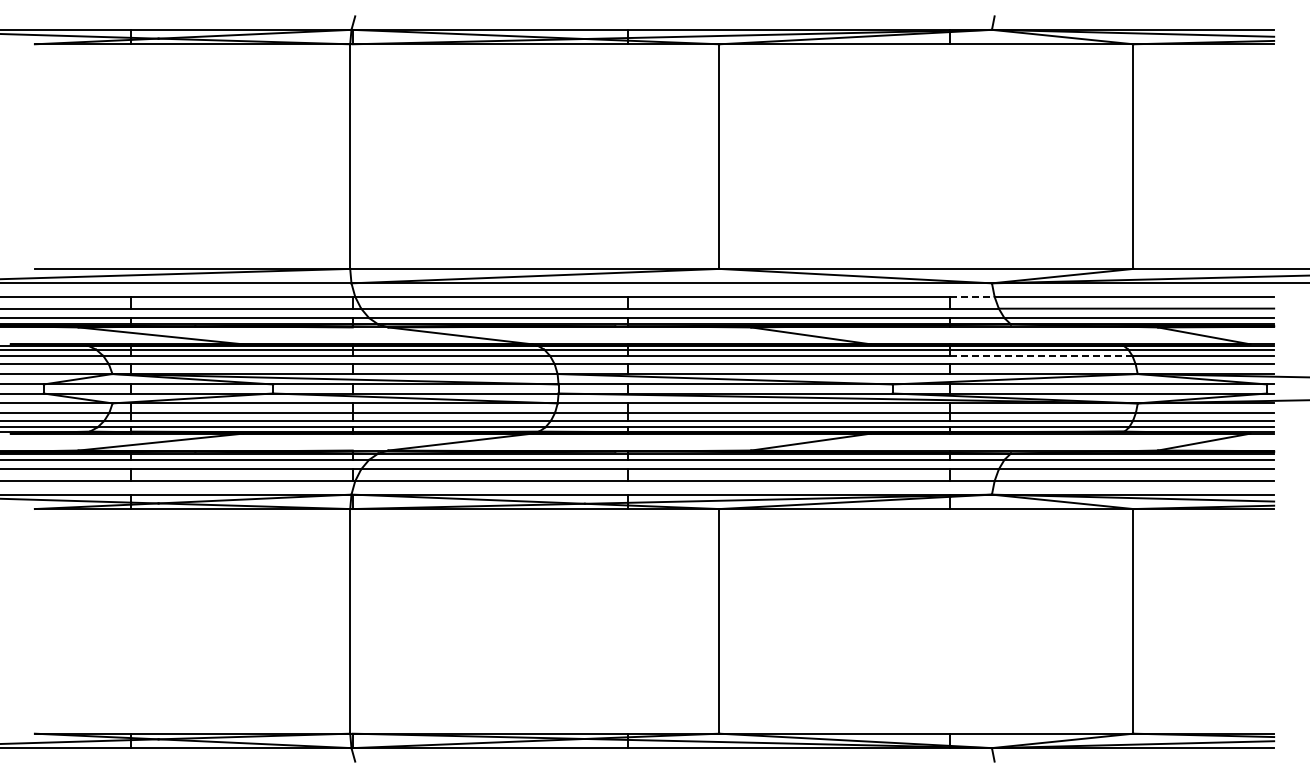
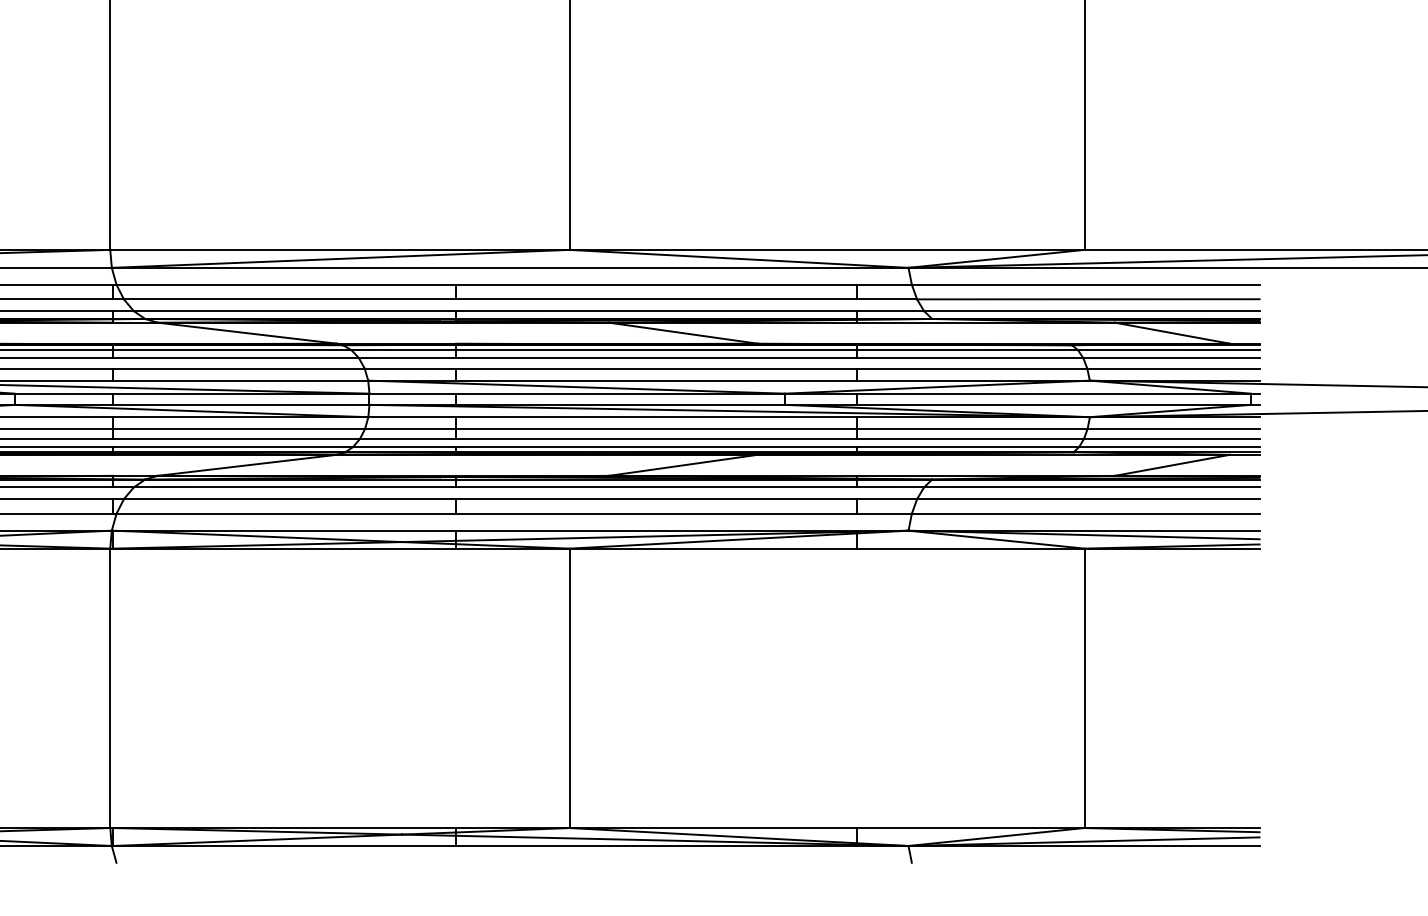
line: (972, 296) -> (884, 284), dashed -> solid
line: (1040, 355) -> (968, 357), dashed -> solid

